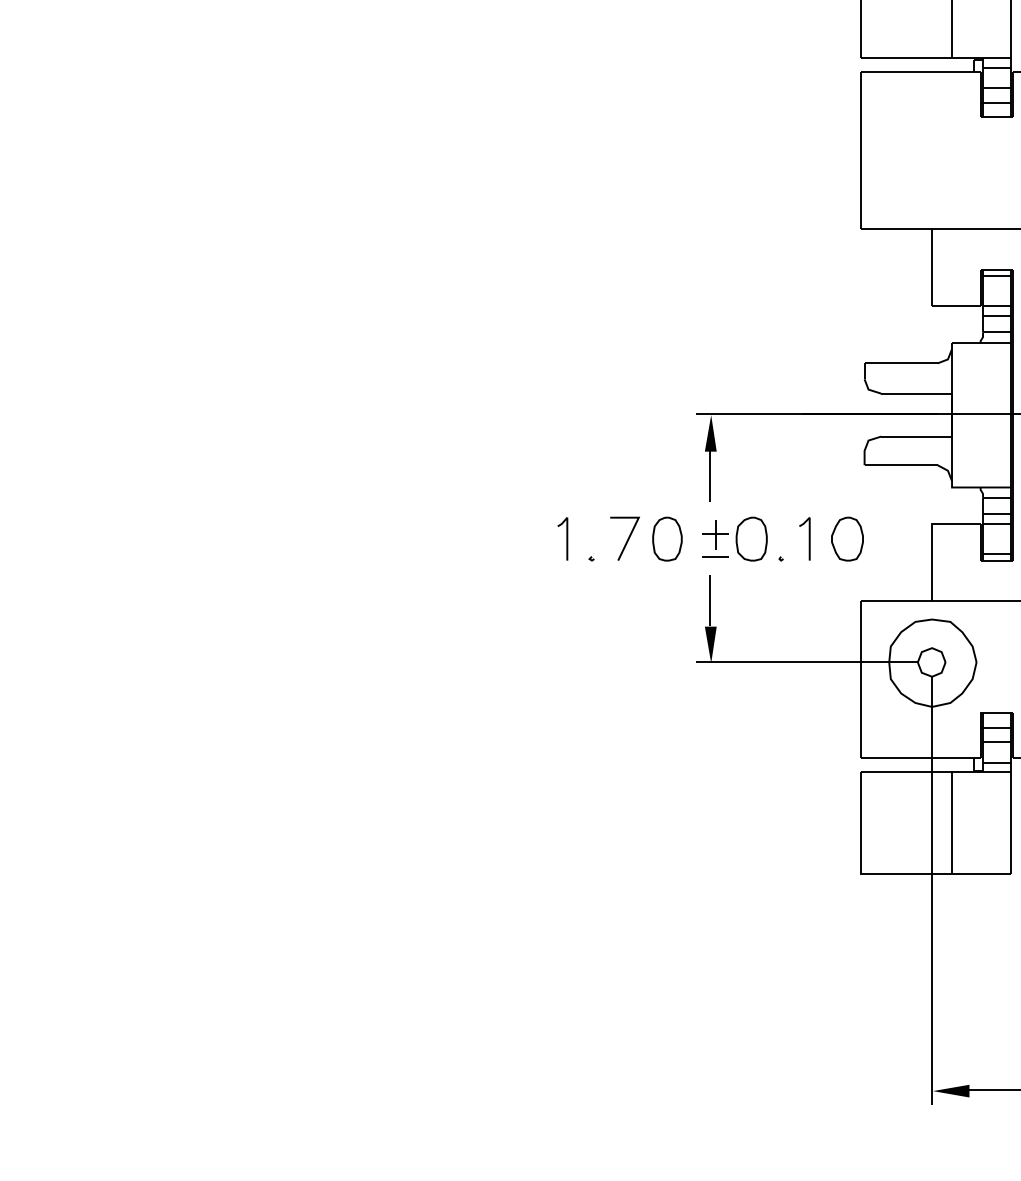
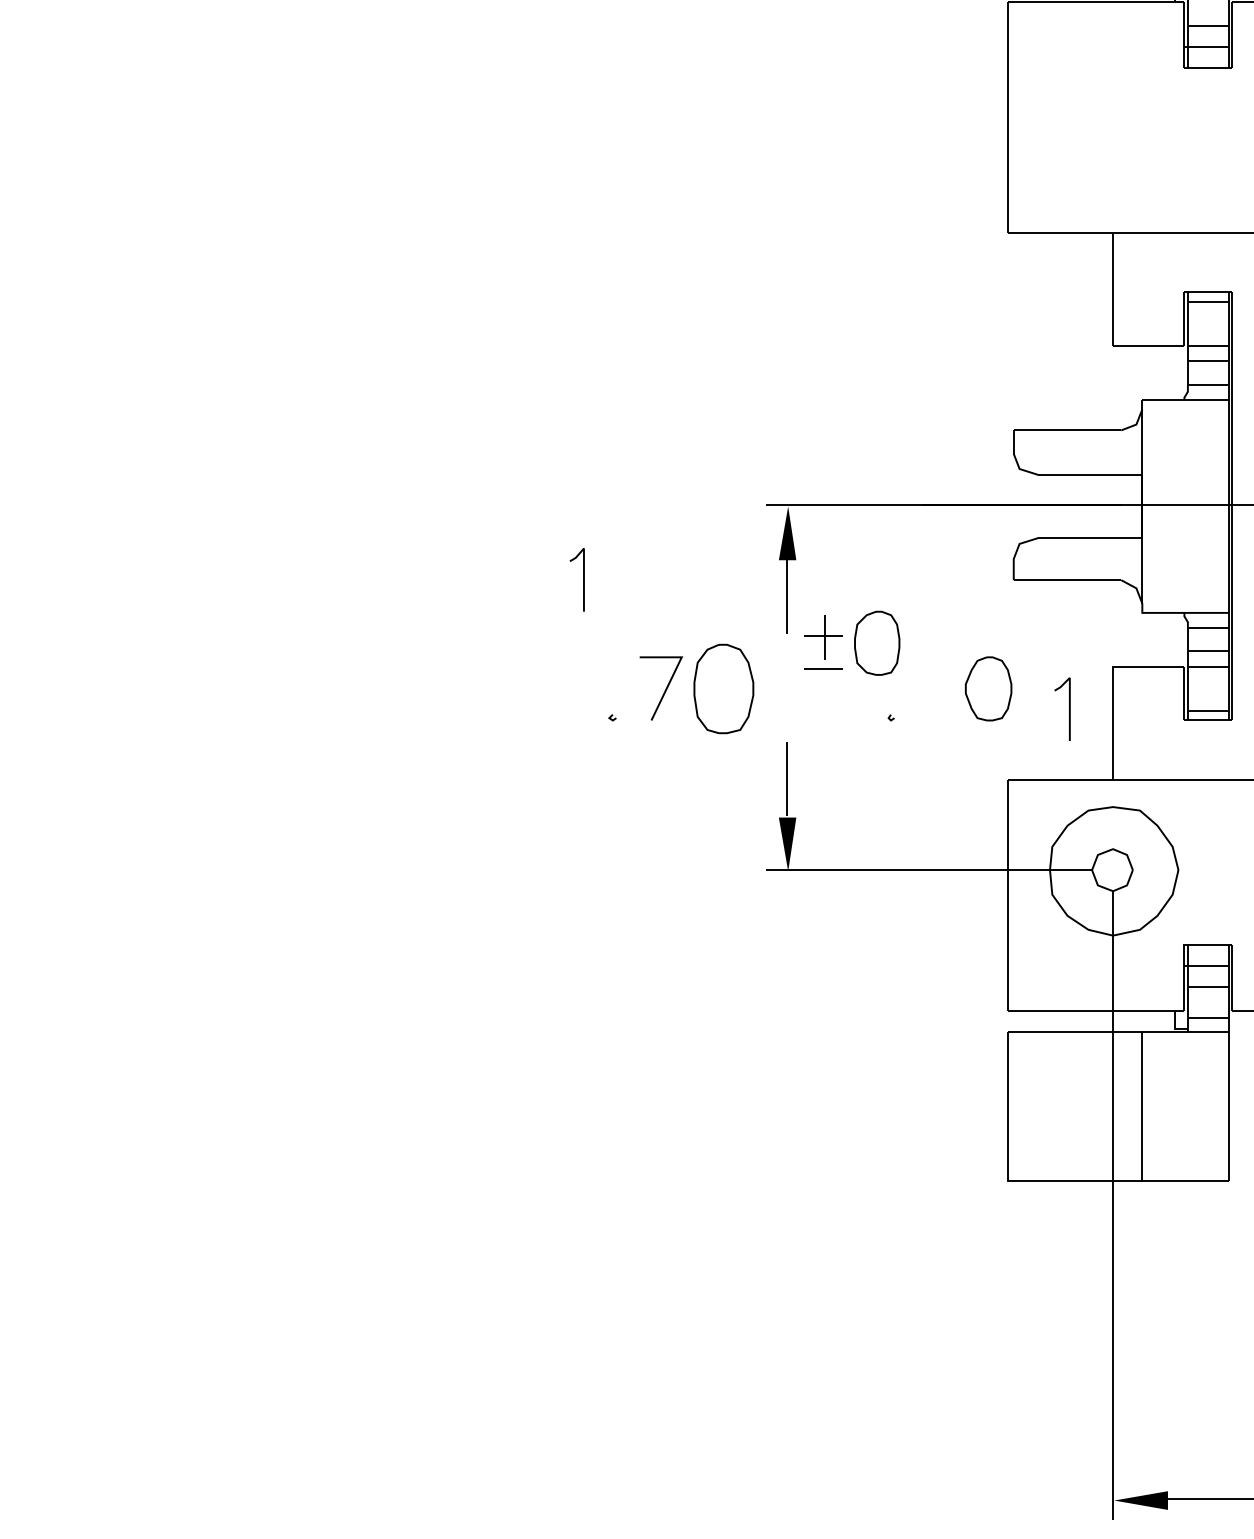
line: (566, 538) -> (582, 579), moved
part: (667, 538) -> (723, 687), size x1.4
part: (734, 538) -> (851, 642), moved
line: (808, 538) -> (1068, 708), moved

